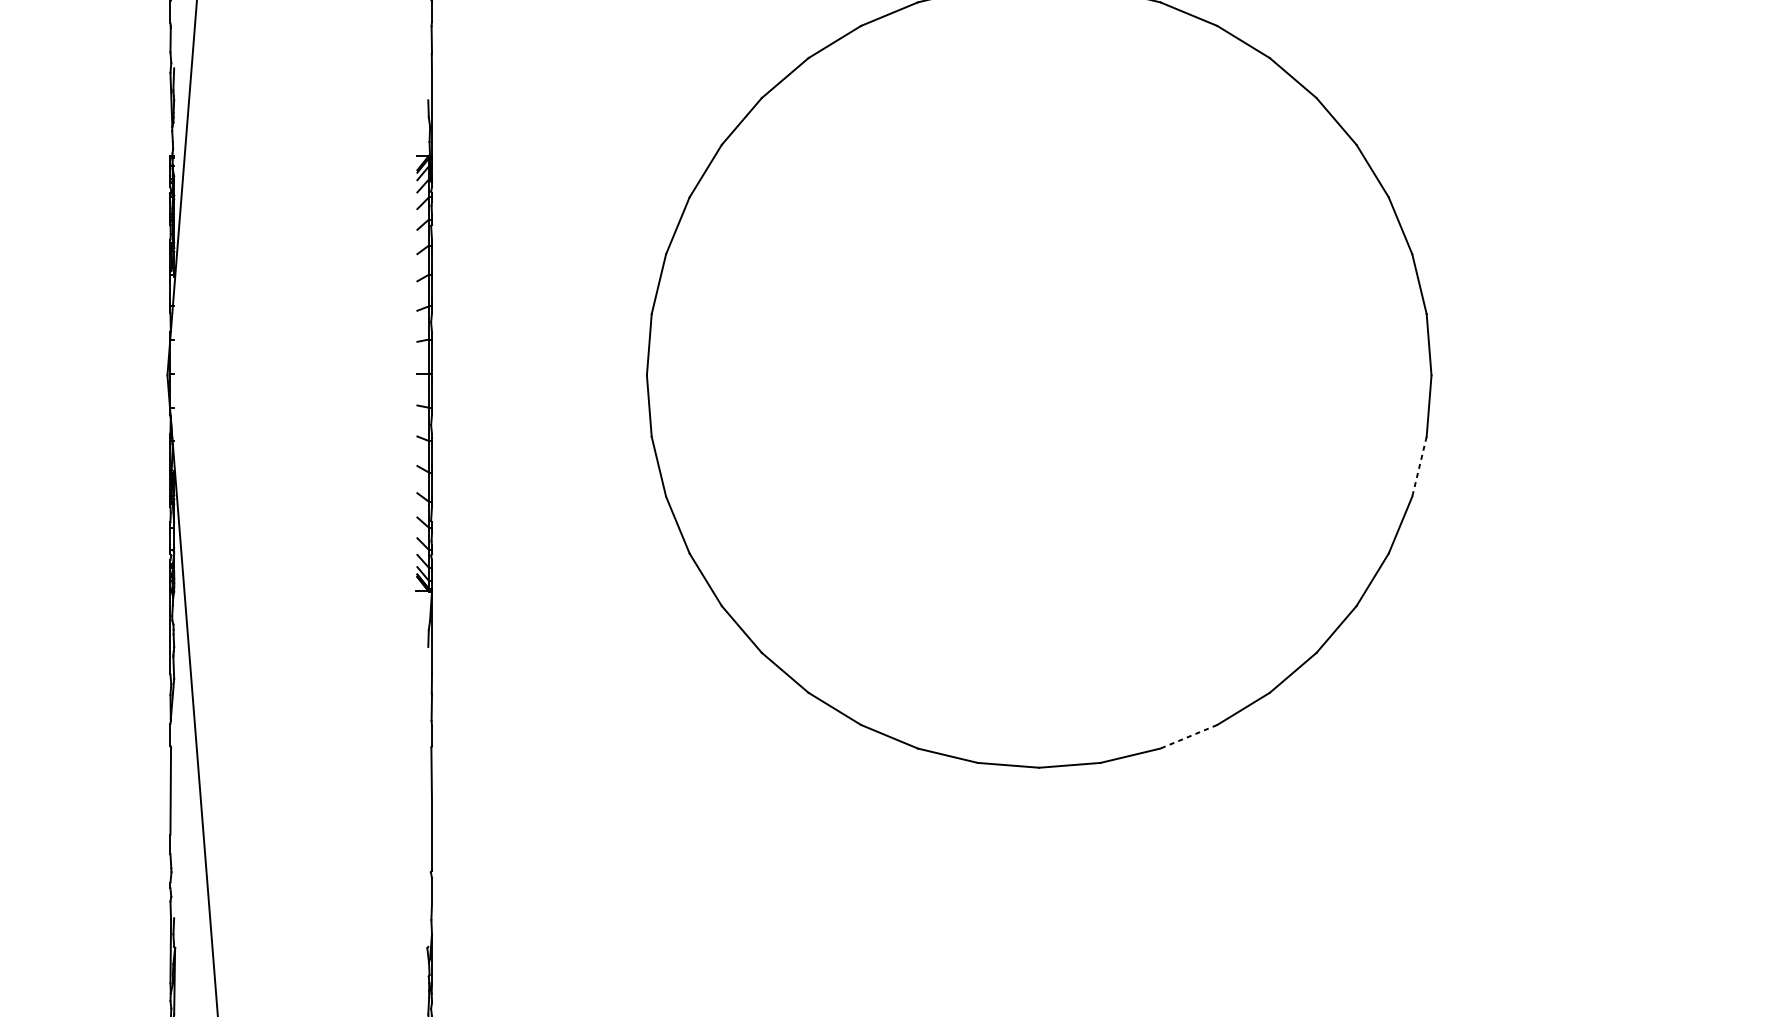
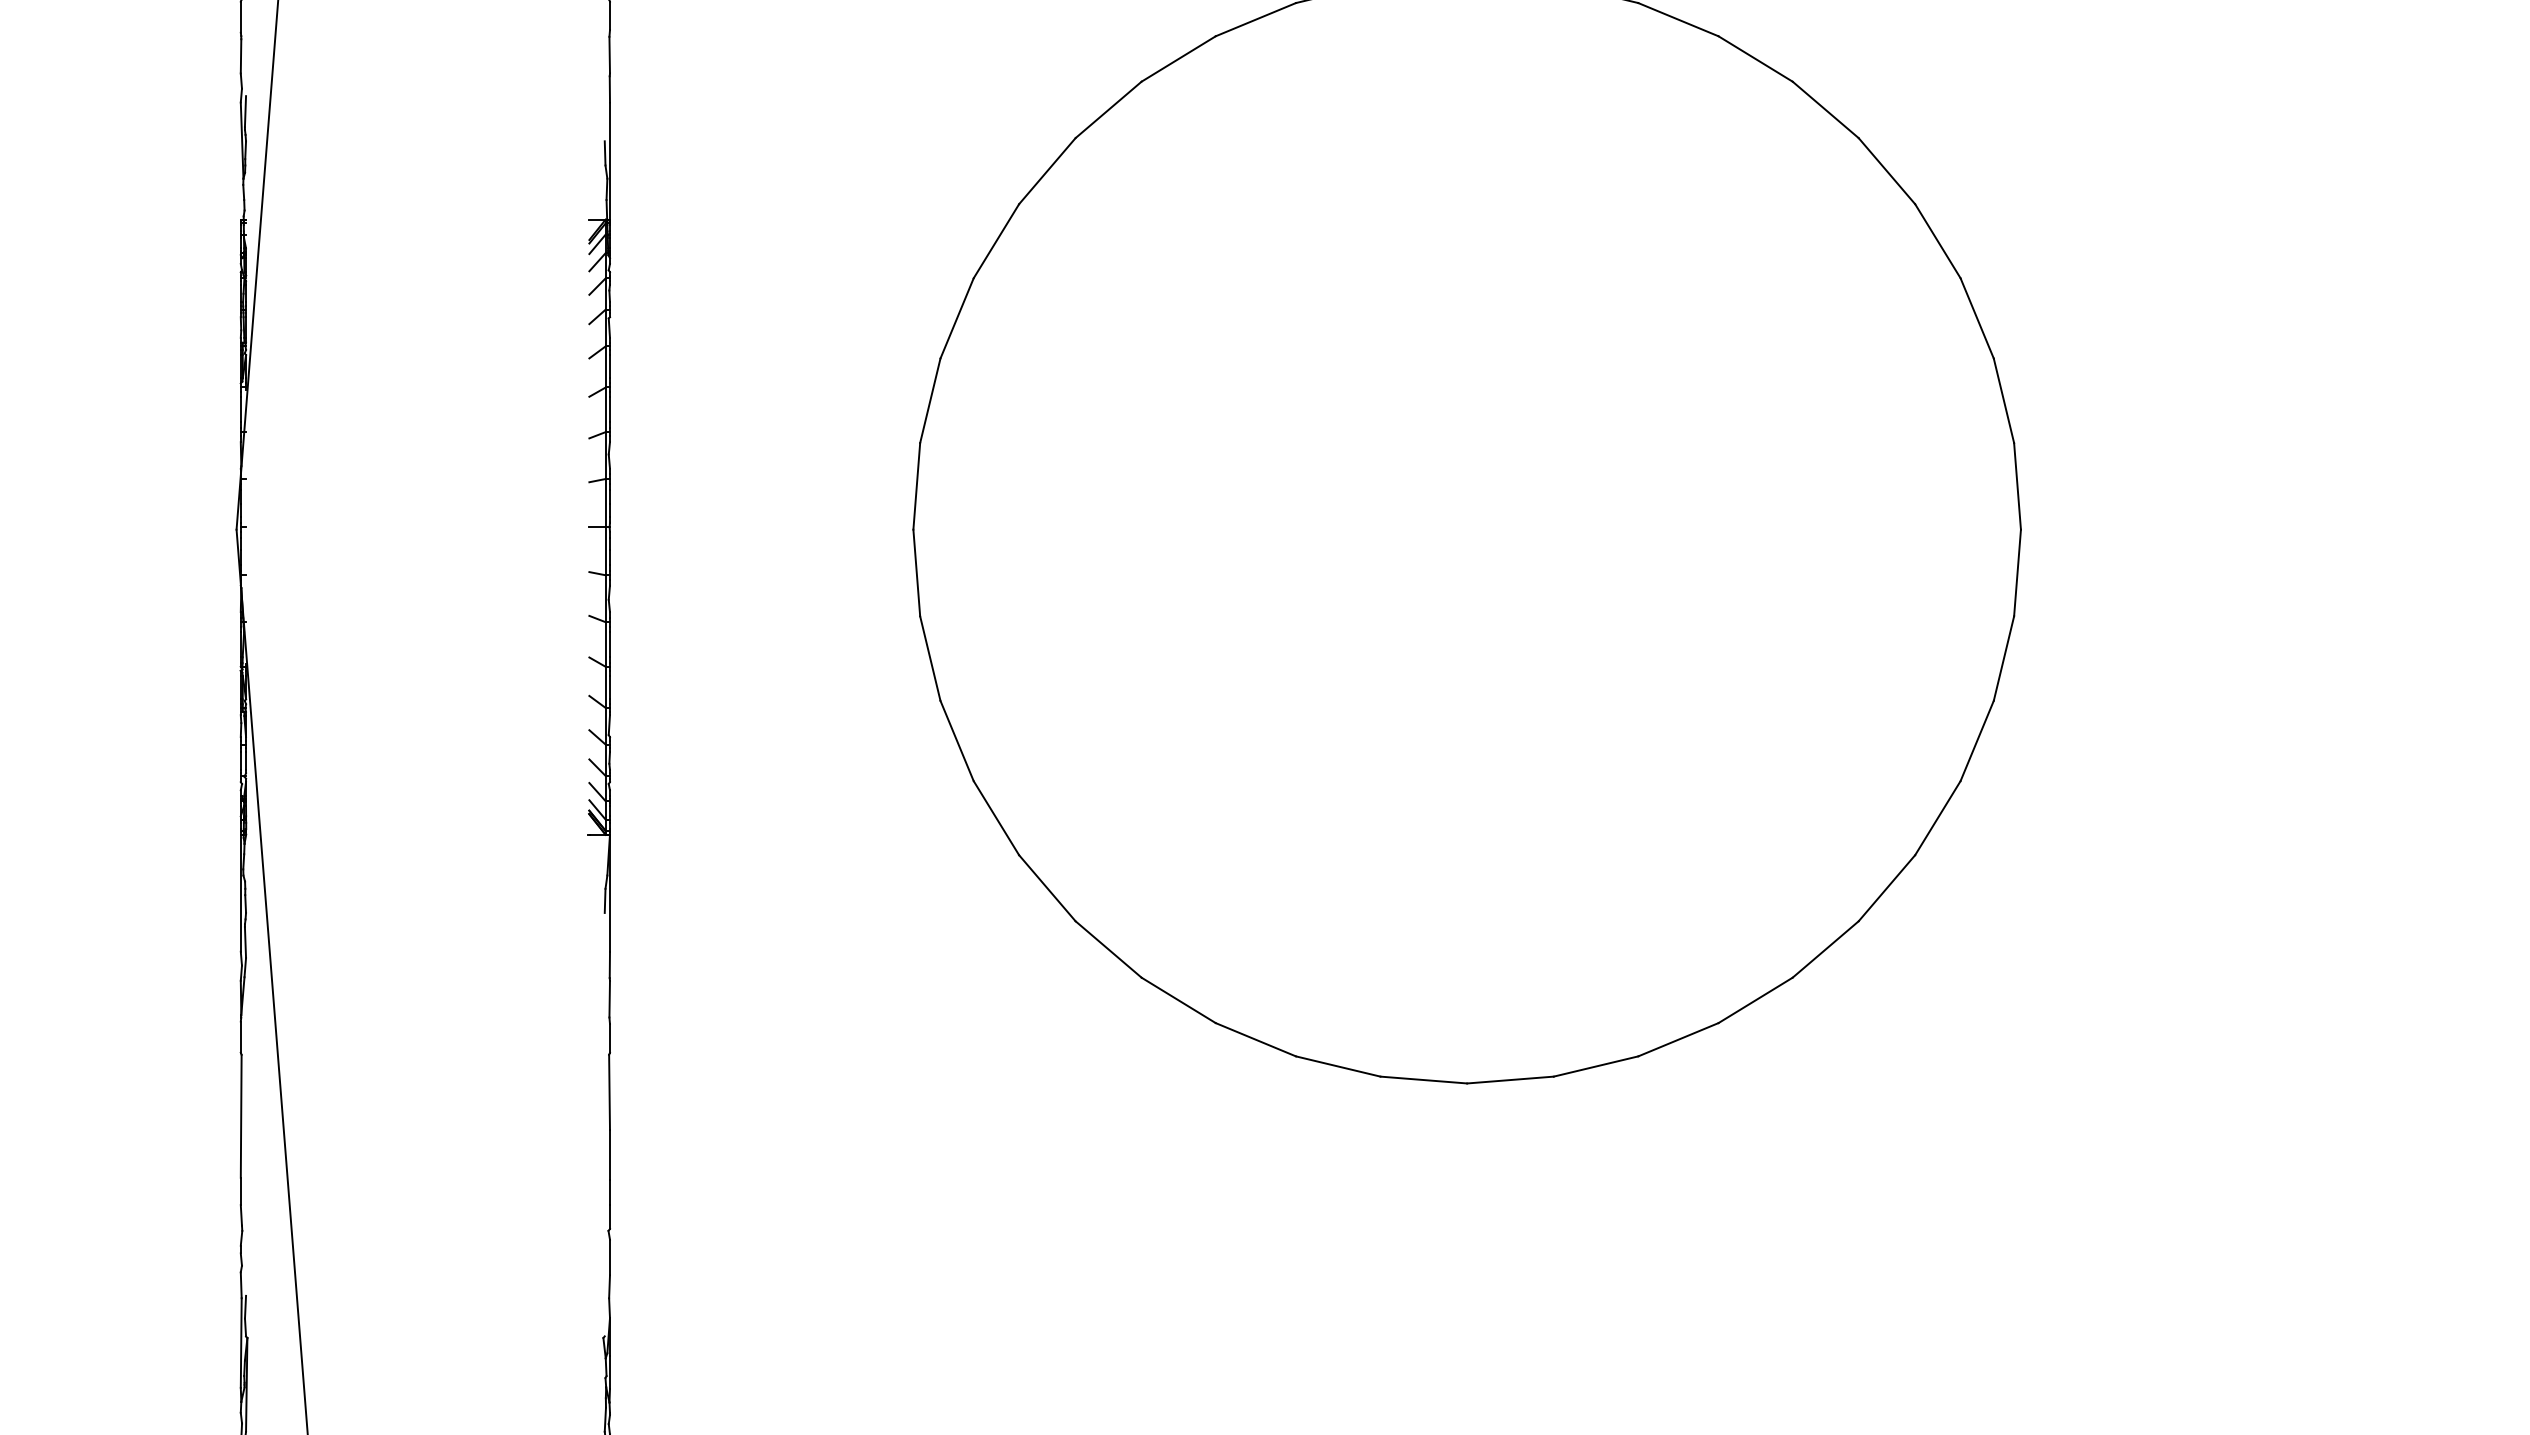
line: (1419, 467) -> (2003, 659), dashed -> solid
line: (1188, 736) -> (1677, 1039), dashed -> solid

